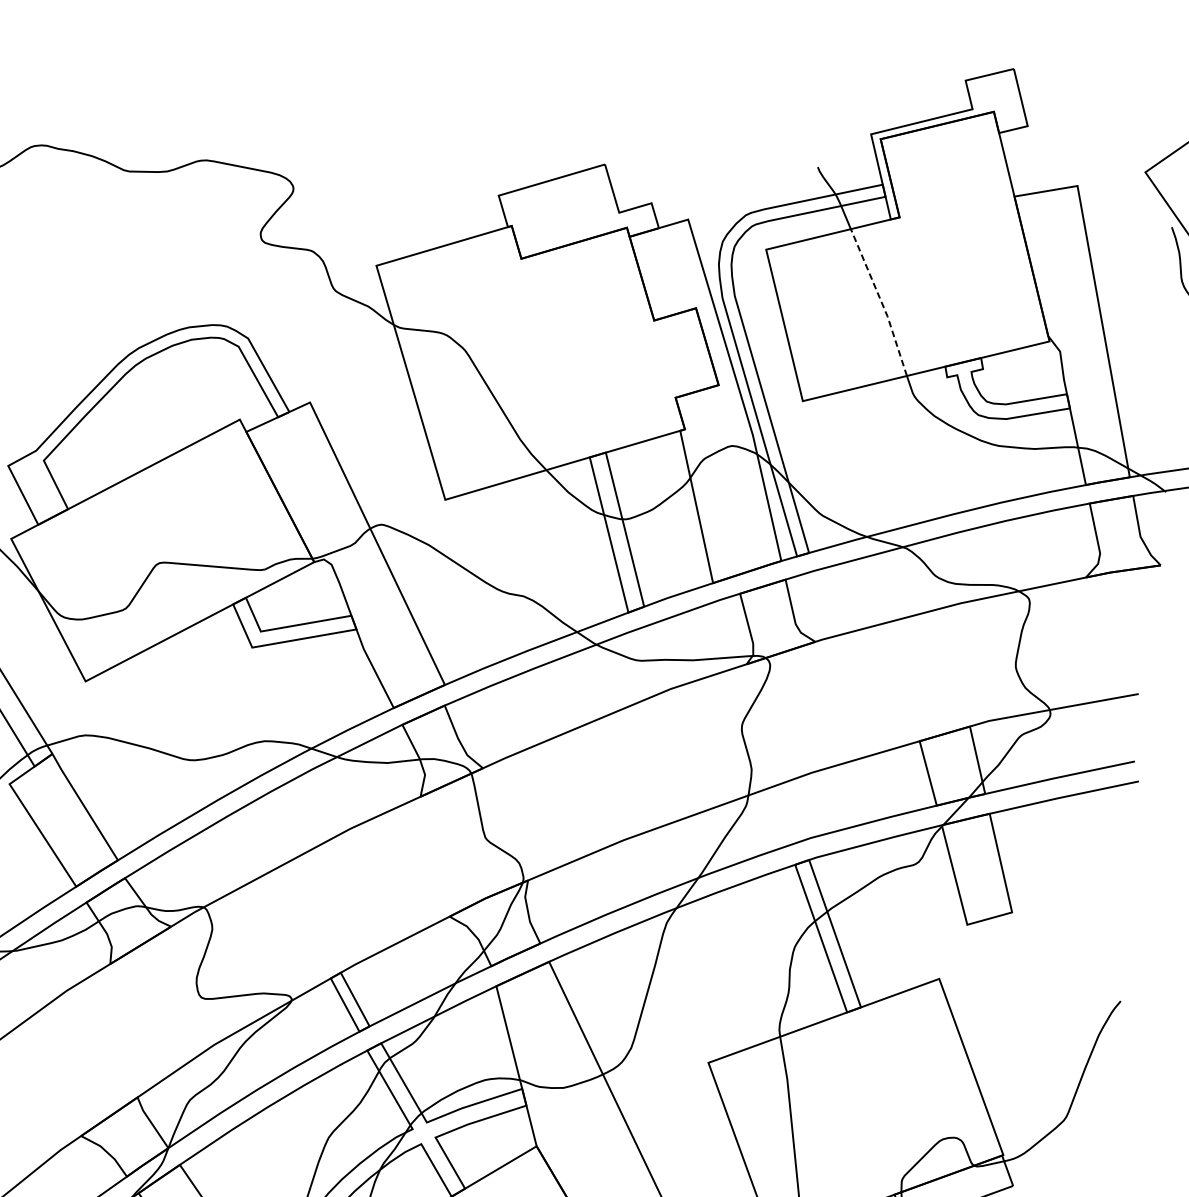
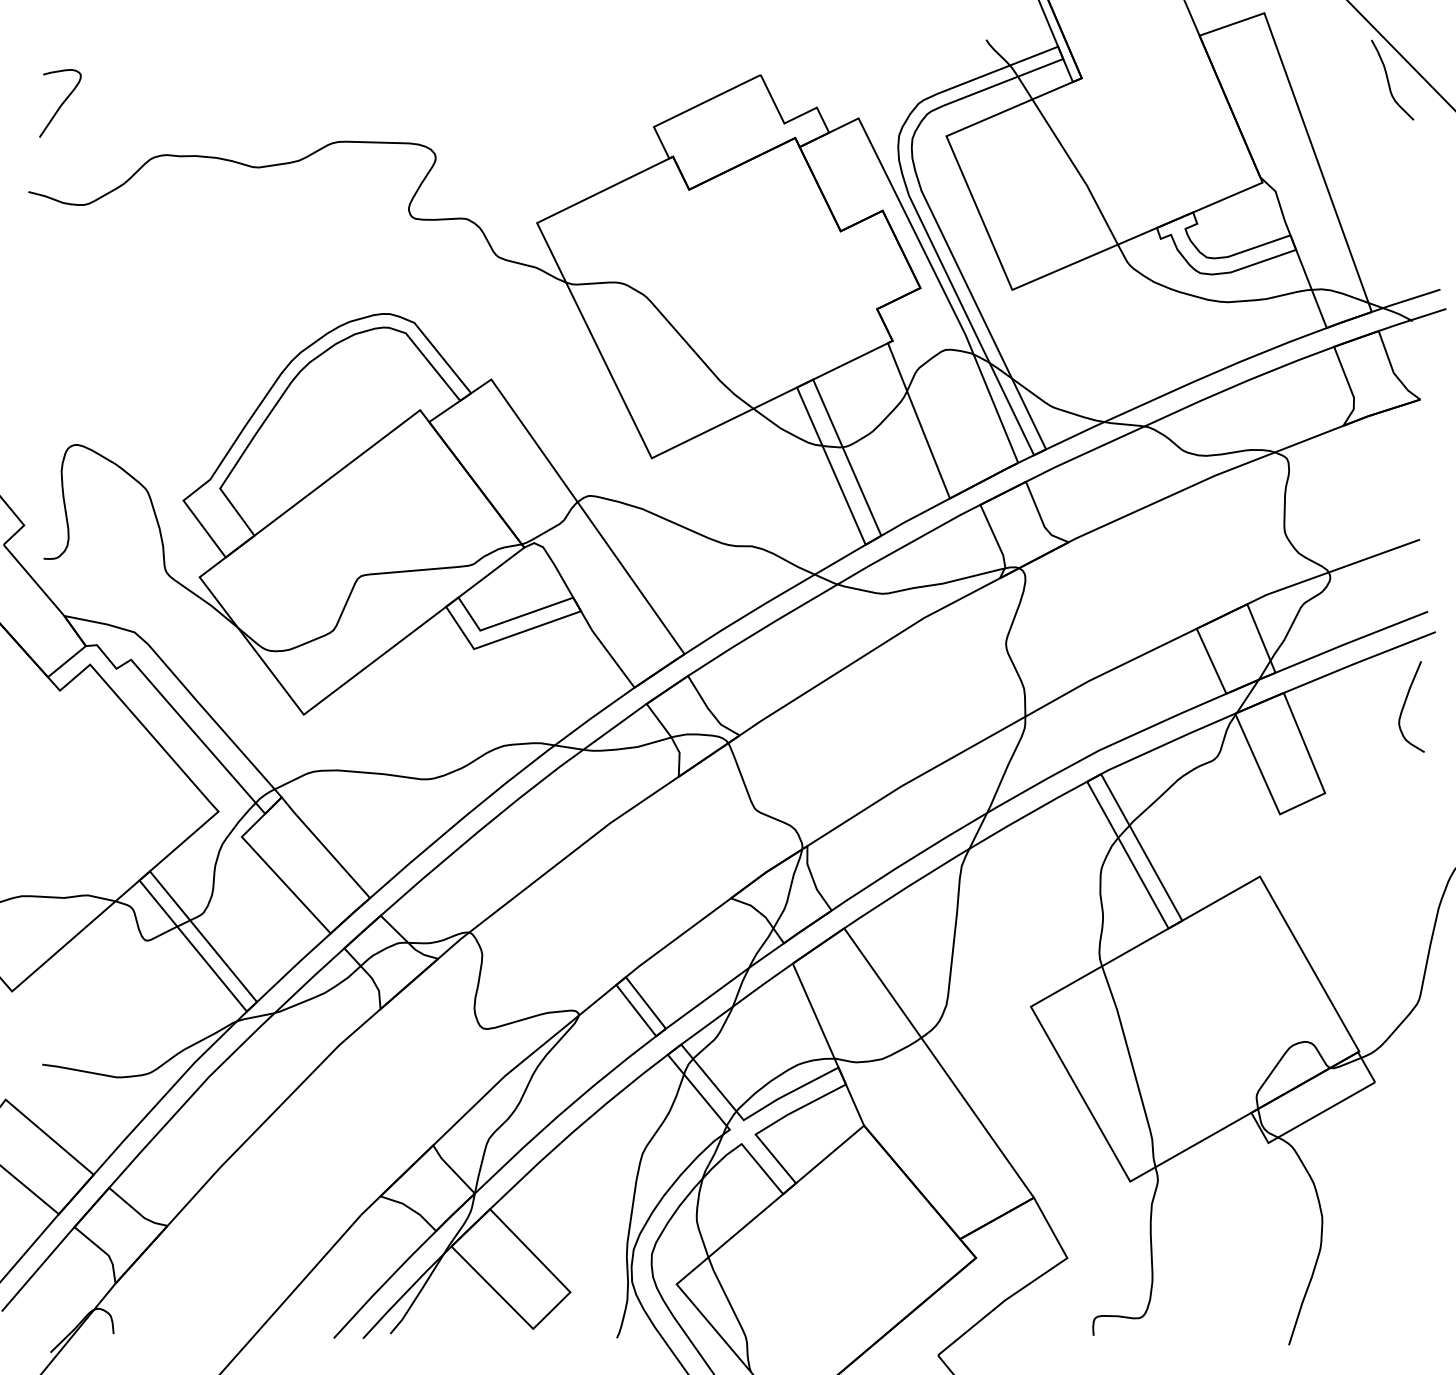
line: (881, 302) -> (1077, 171), dashed -> solid
curve: (1099, 843) -> (1405, 704), added

